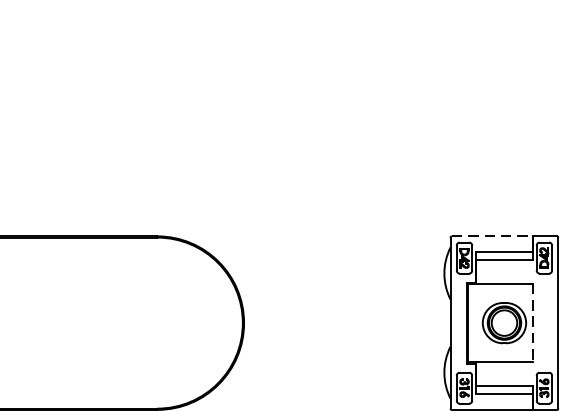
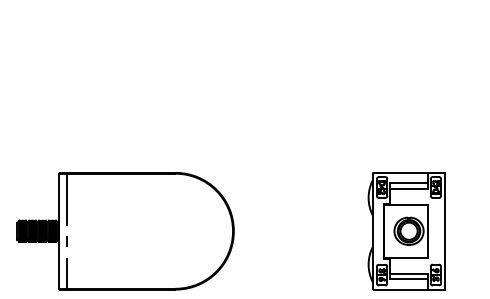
line: (493, 235) -> (401, 172), dashed -> solid
line: (533, 323) -> (428, 231), dashed -> solid

